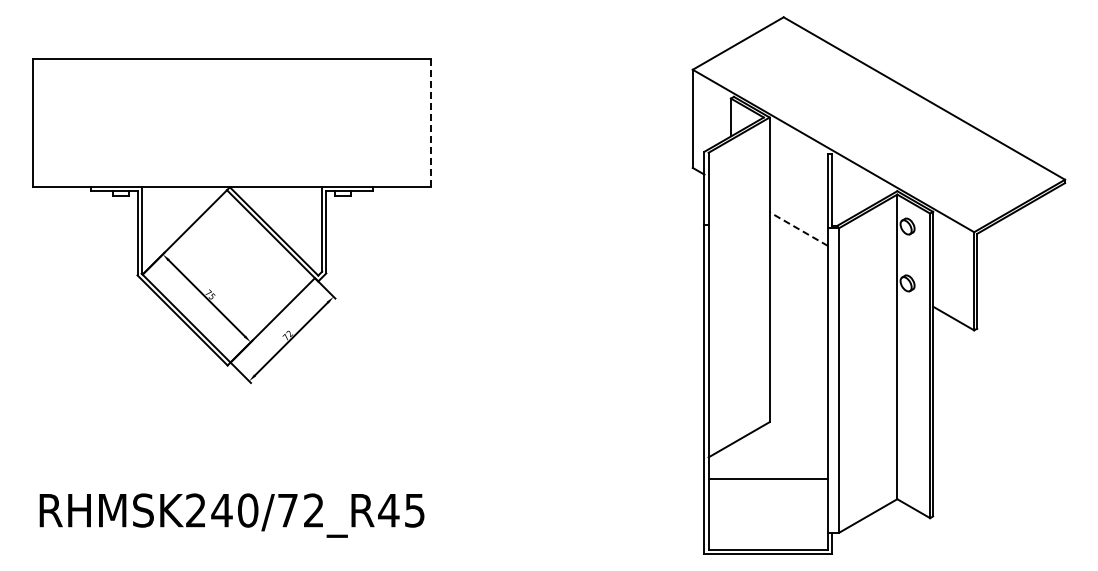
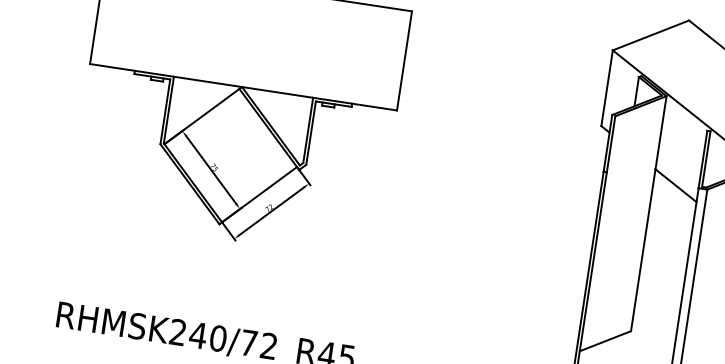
line: (430, 122) -> (404, 60), dashed -> solid
line: (798, 229) -> (675, 185), dashed -> solid

